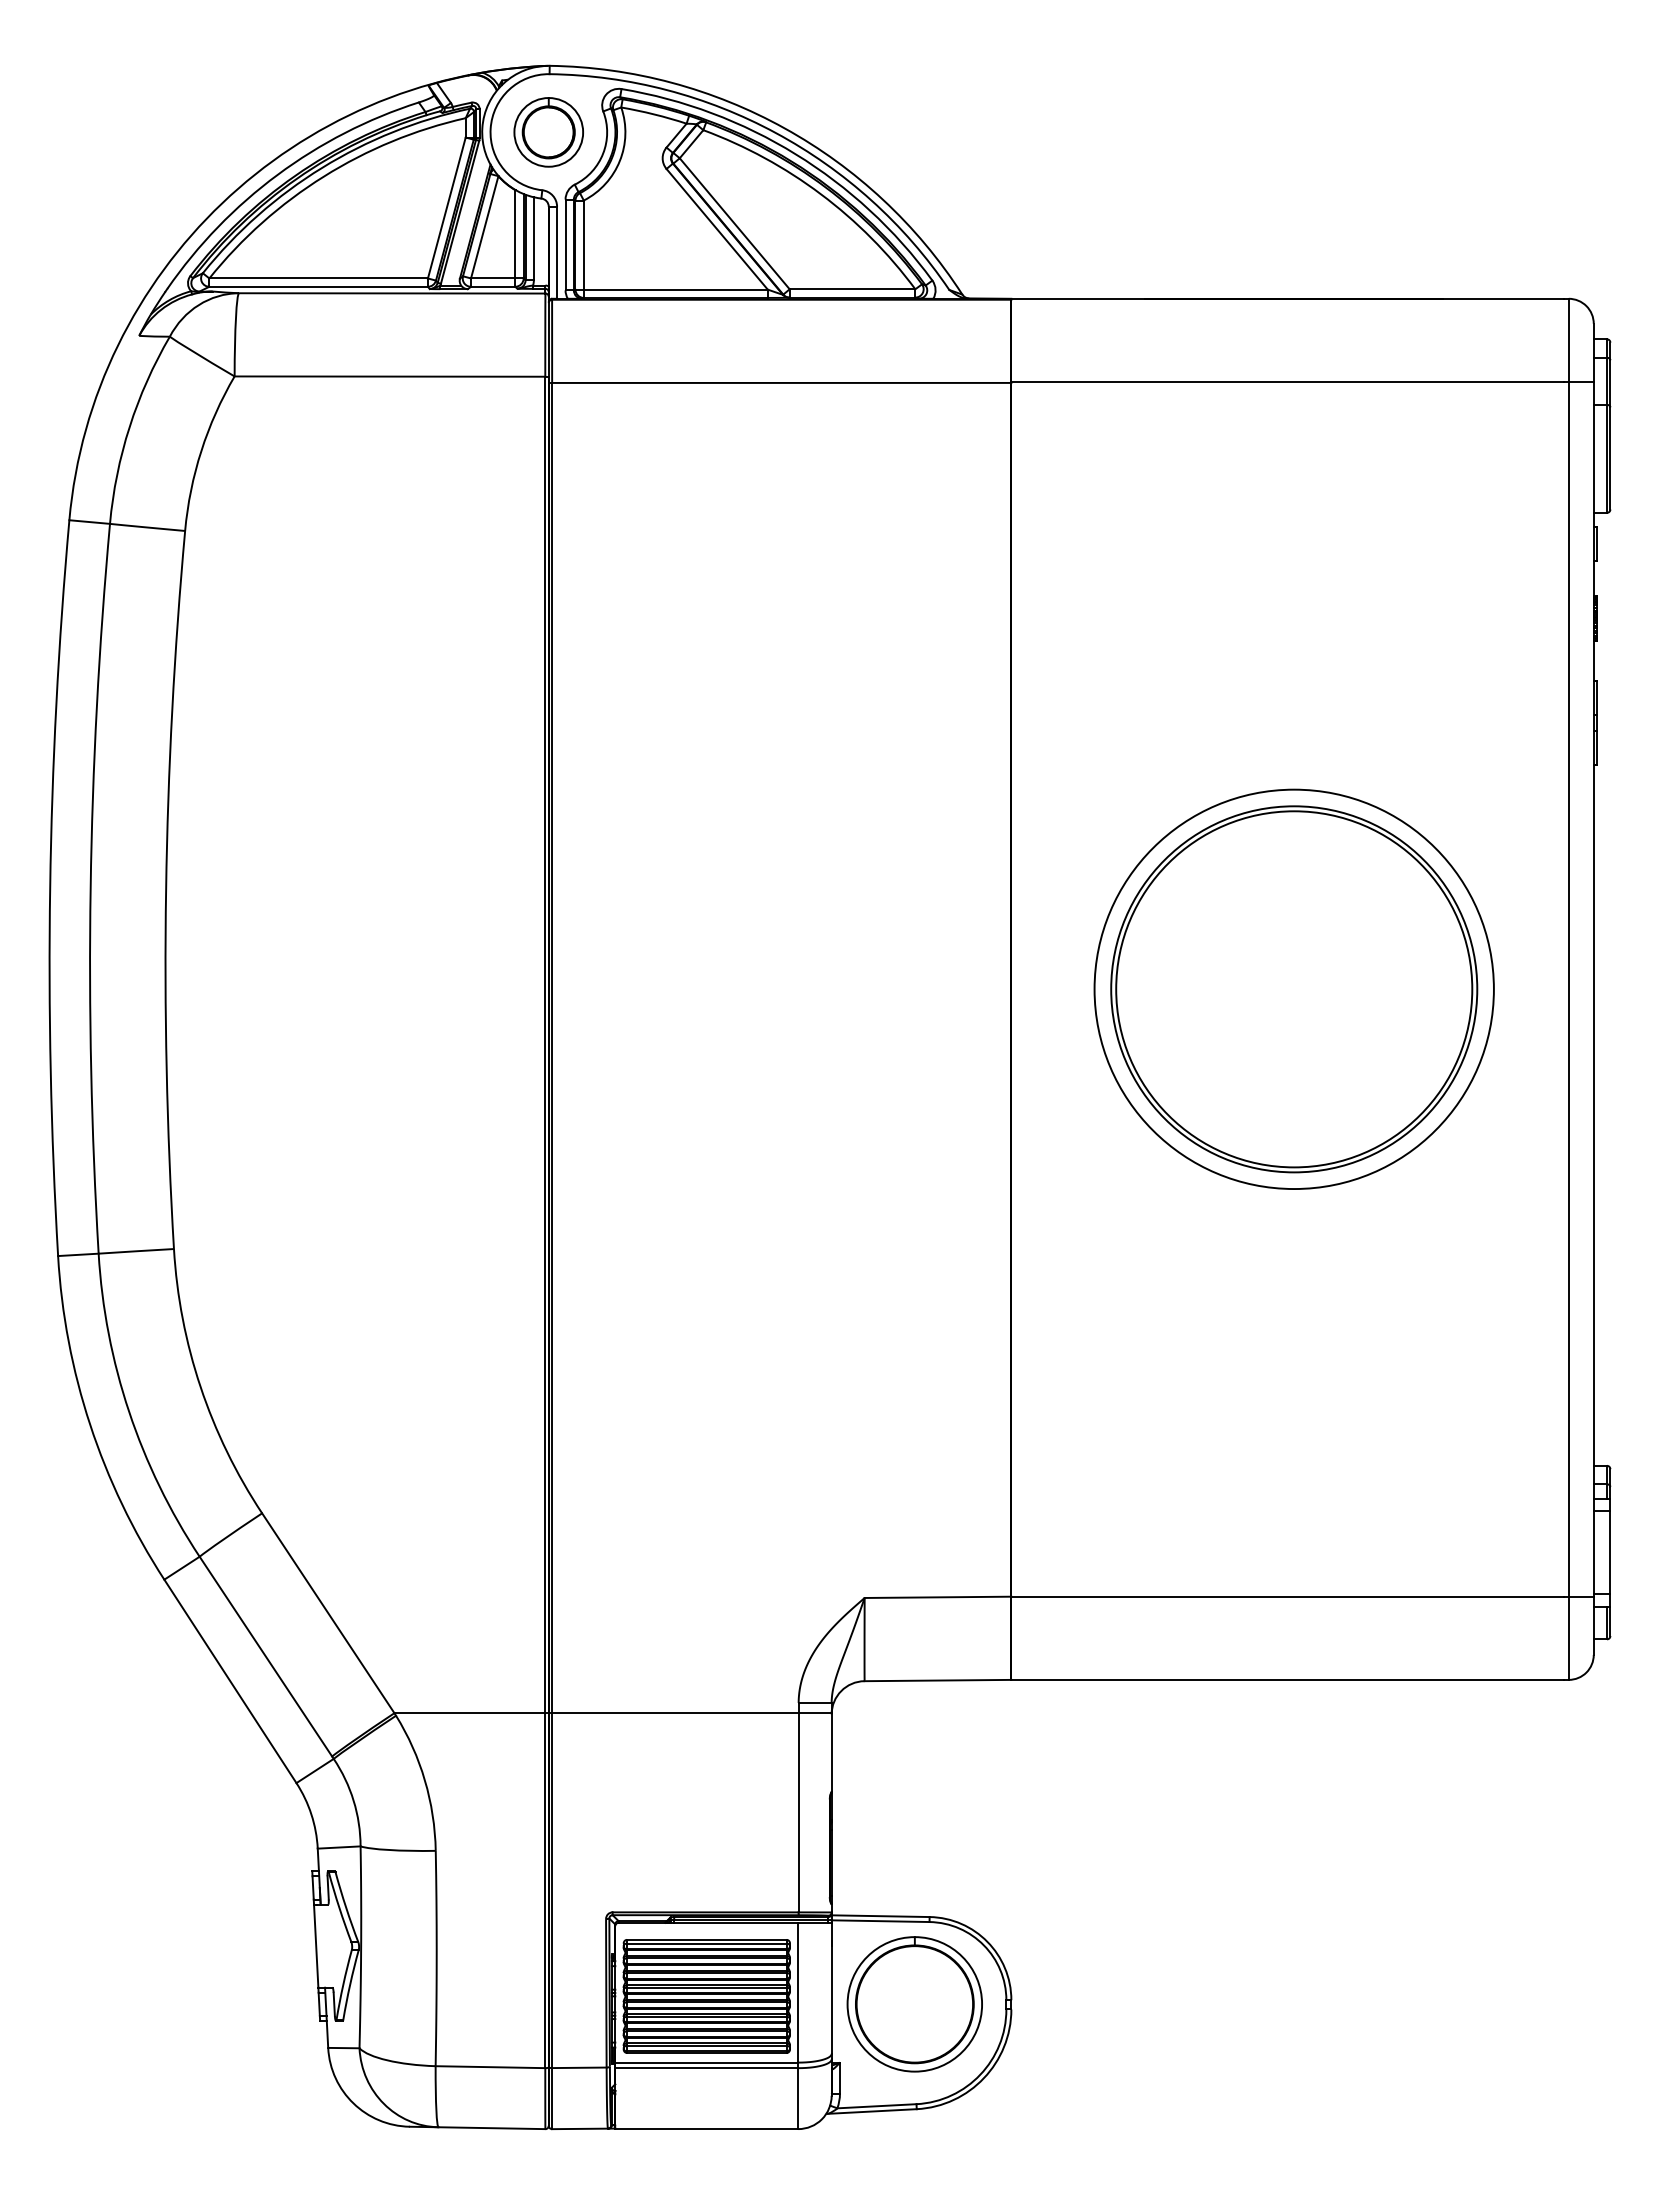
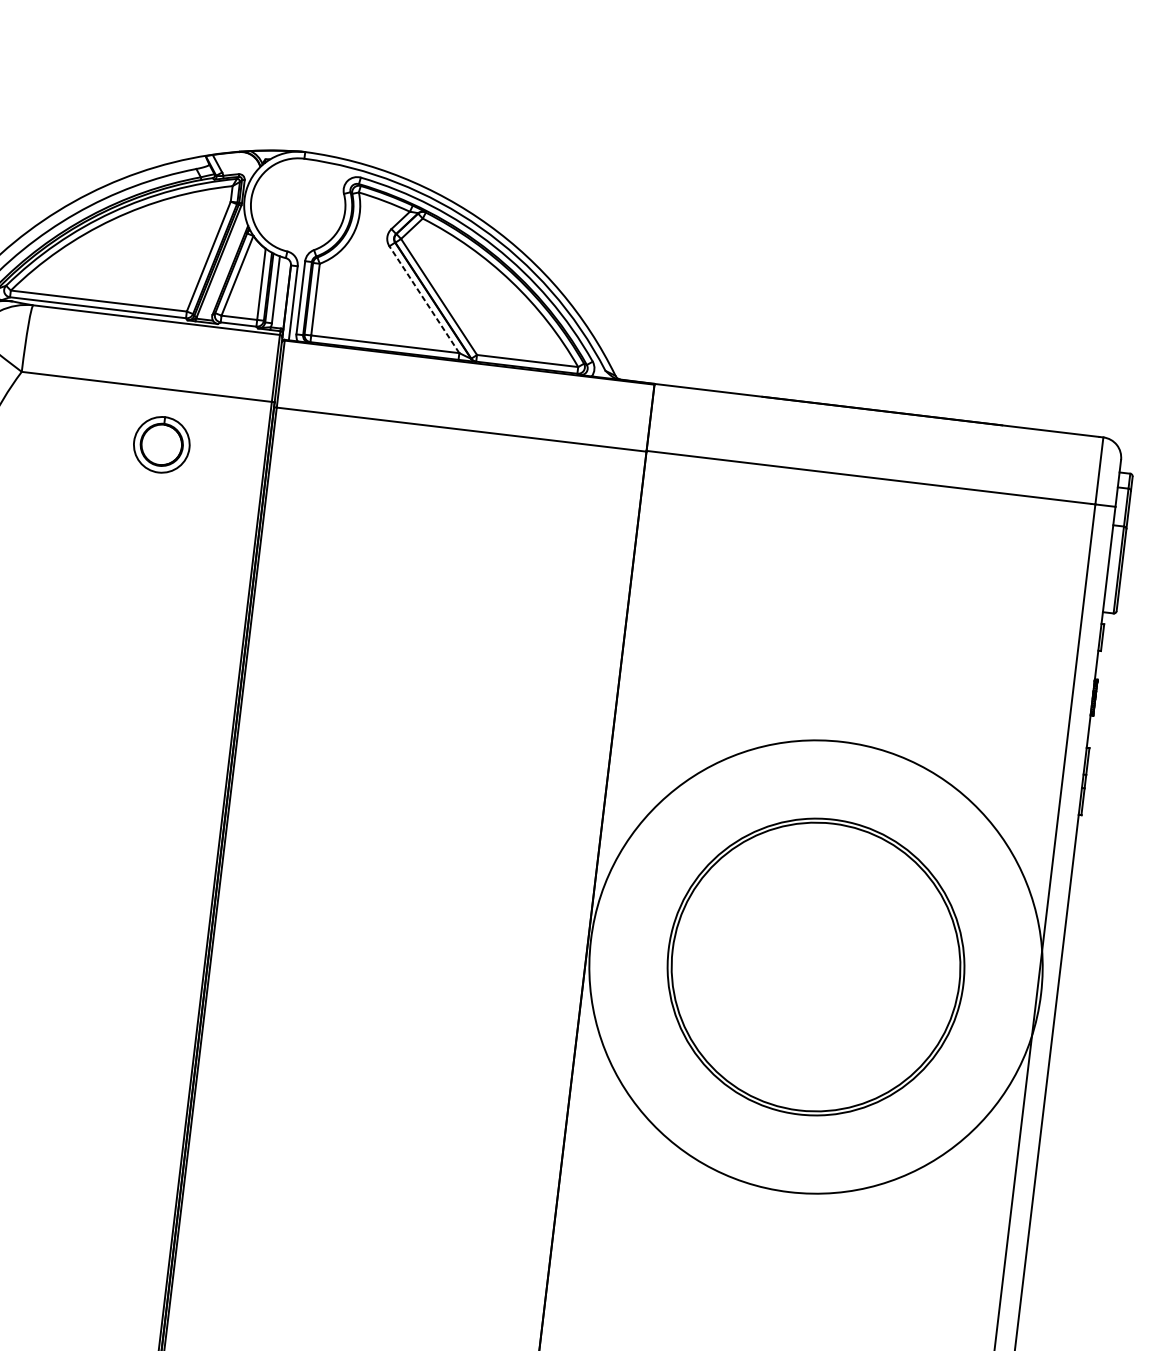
part: (548, 132) -> (161, 444), moved
line: (717, 229) -> (424, 299), solid -> dashed
circle: (1293, 989) -> (815, 967), size x1.4

